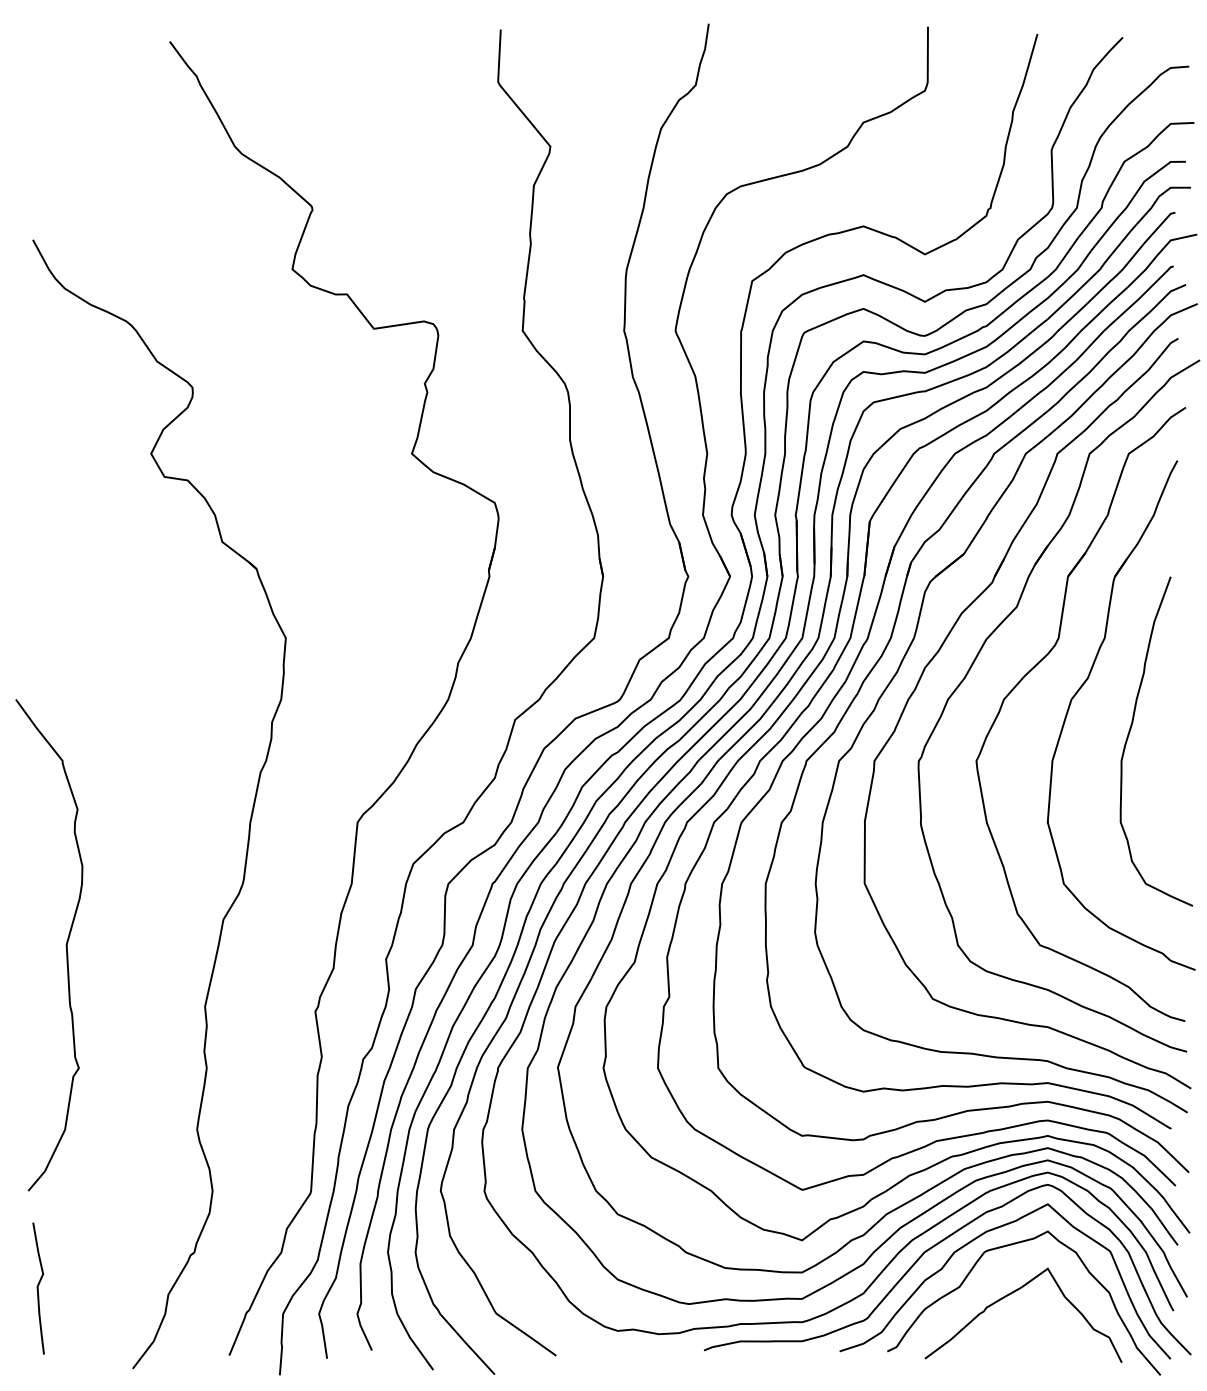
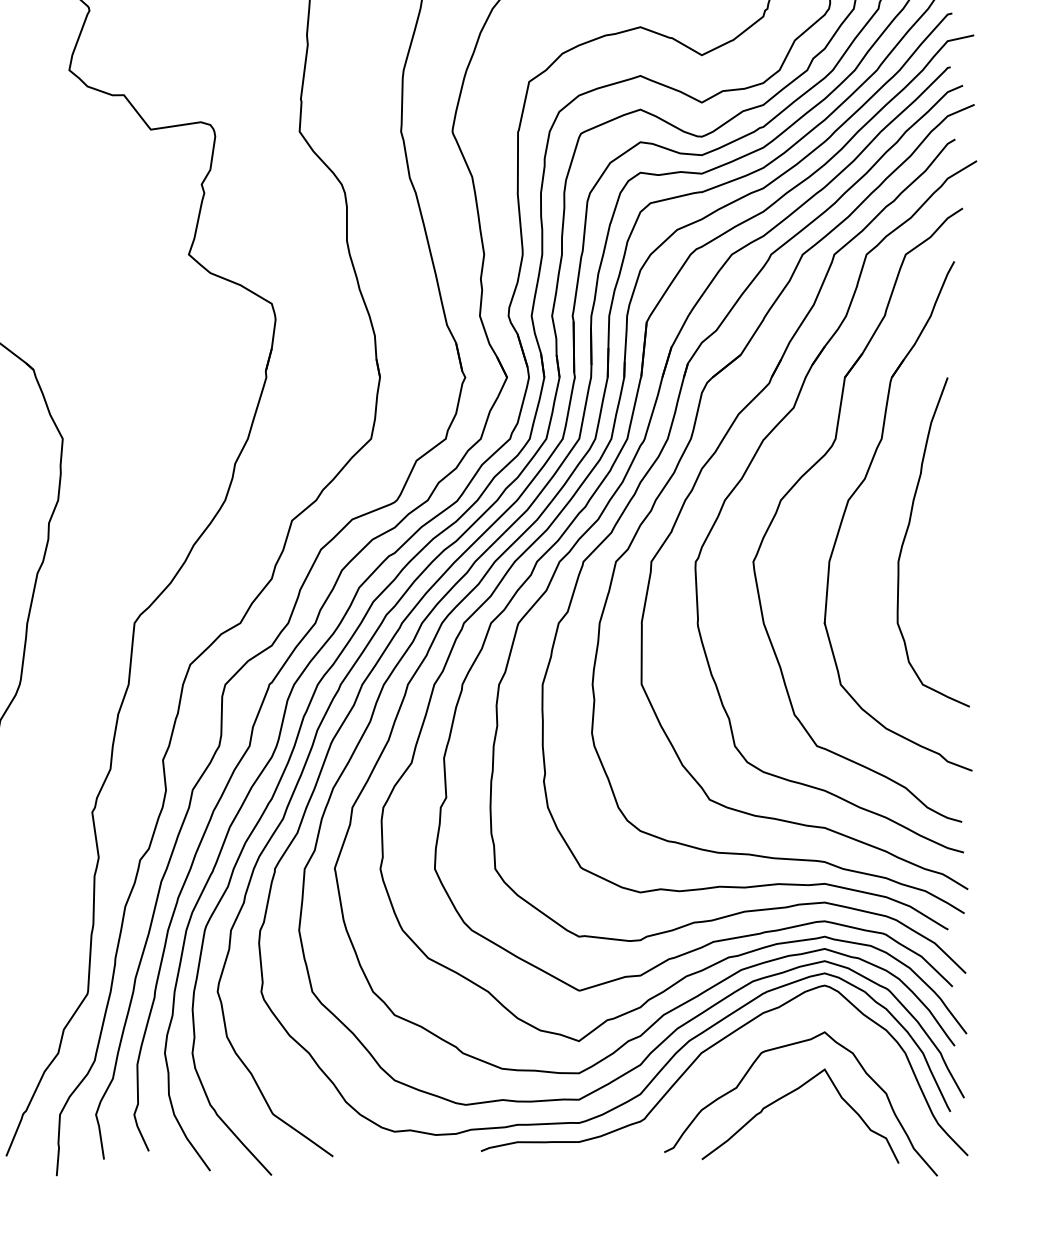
curve: (976, 1239) -> (753, 1040), removed

